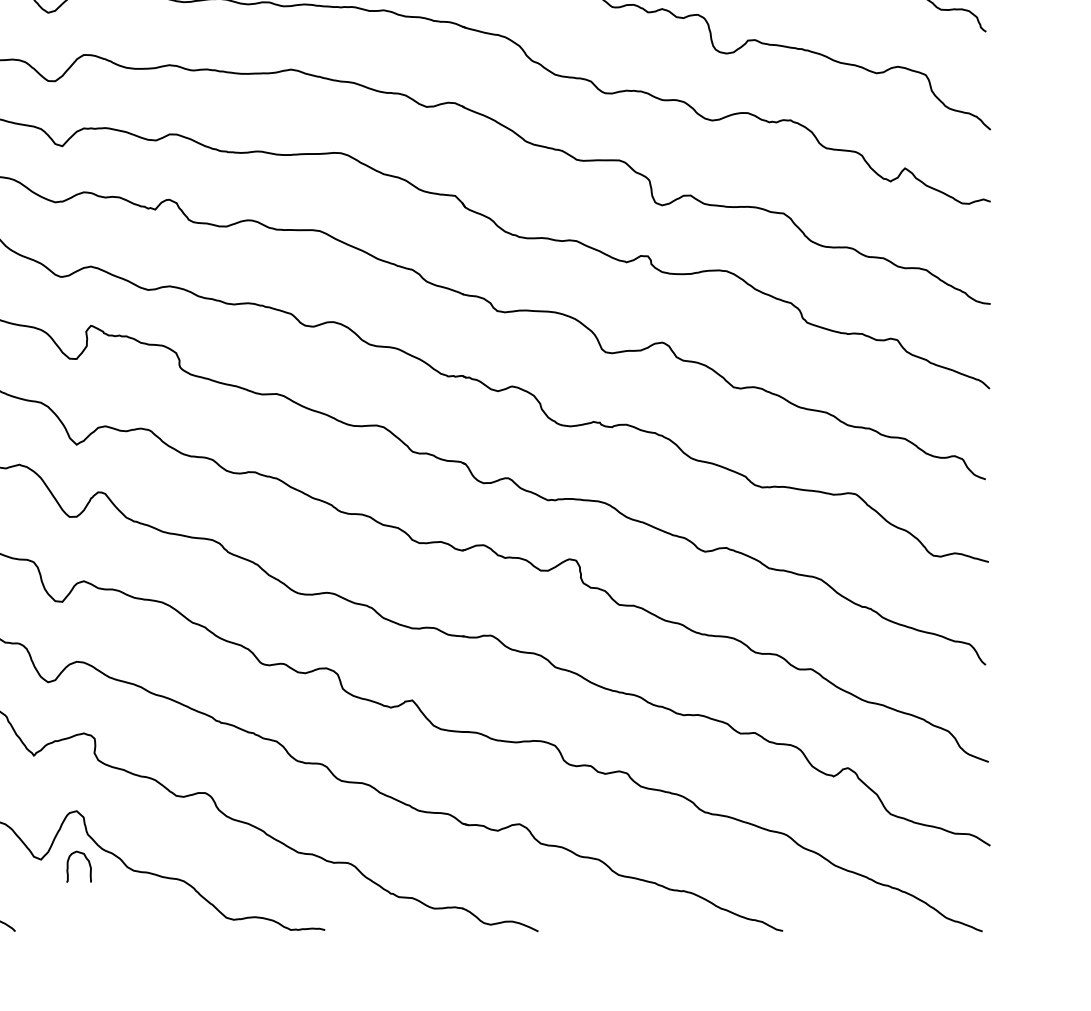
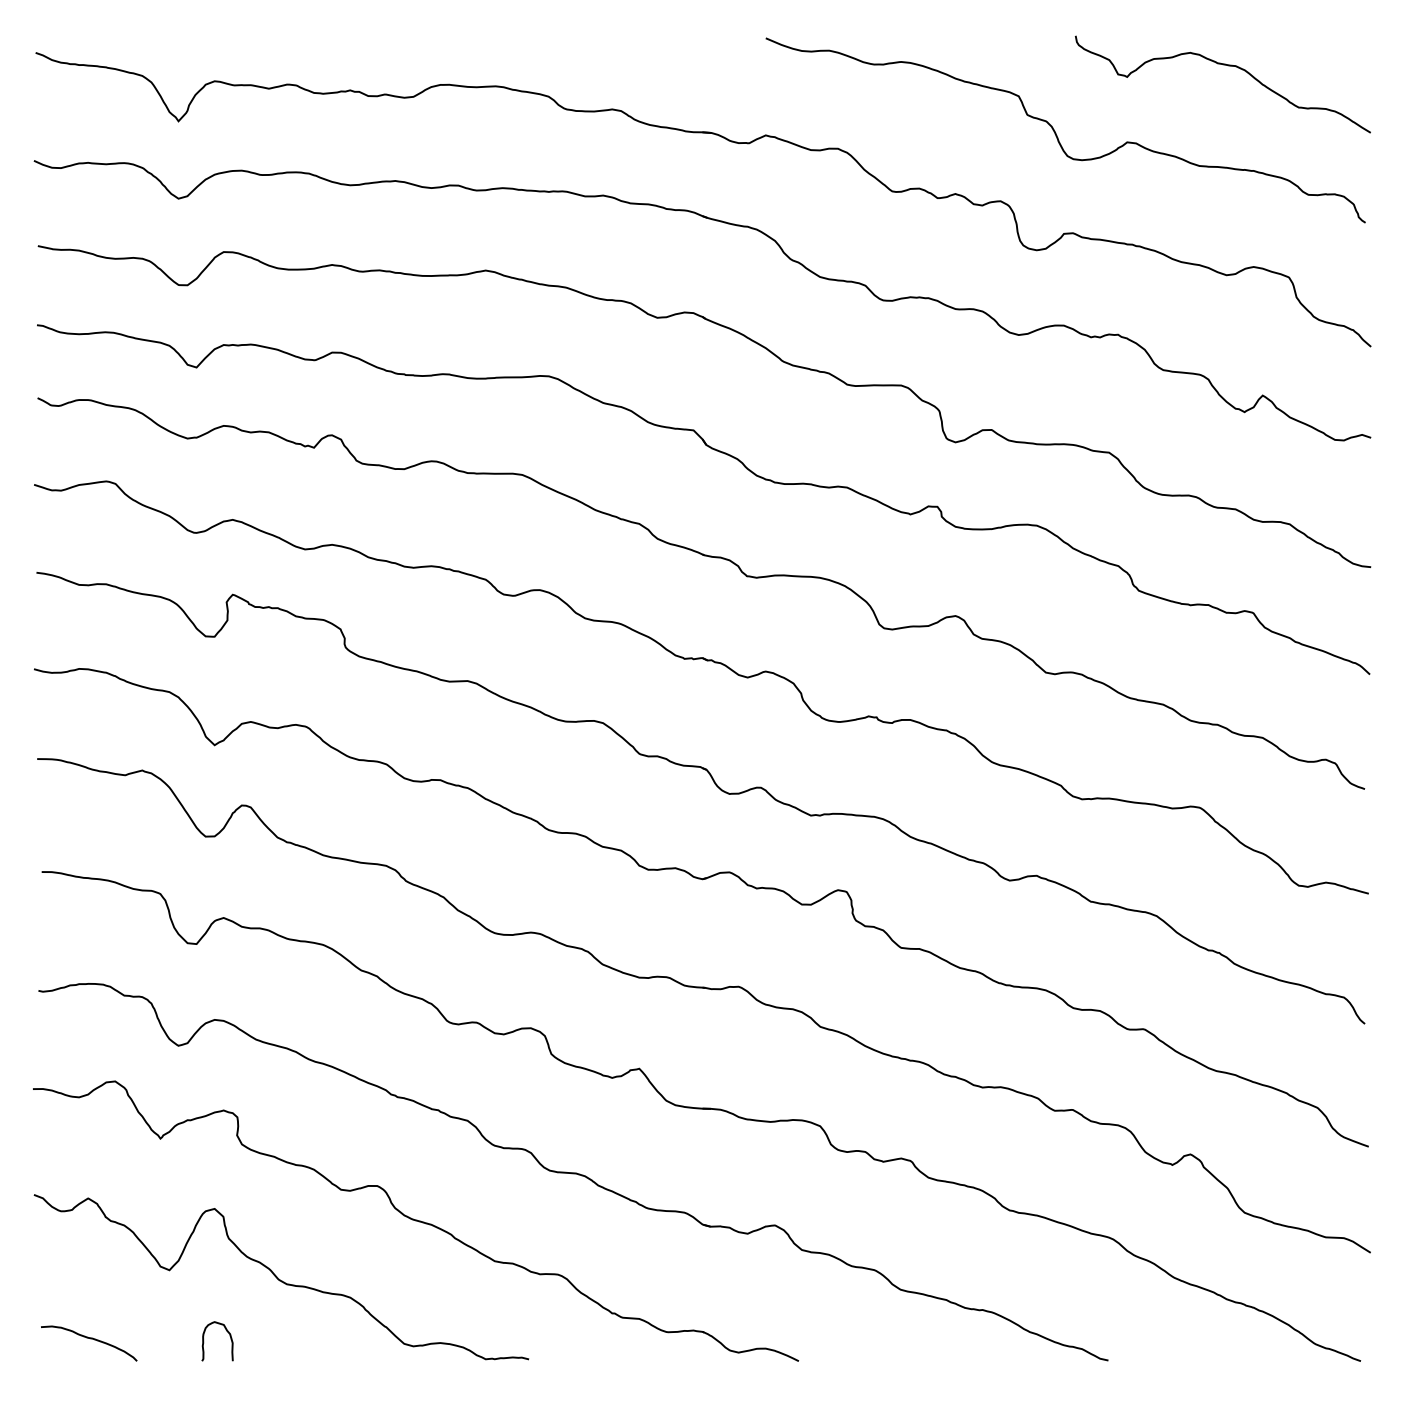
curve: (88, 863) -> (229, 1336), moved

